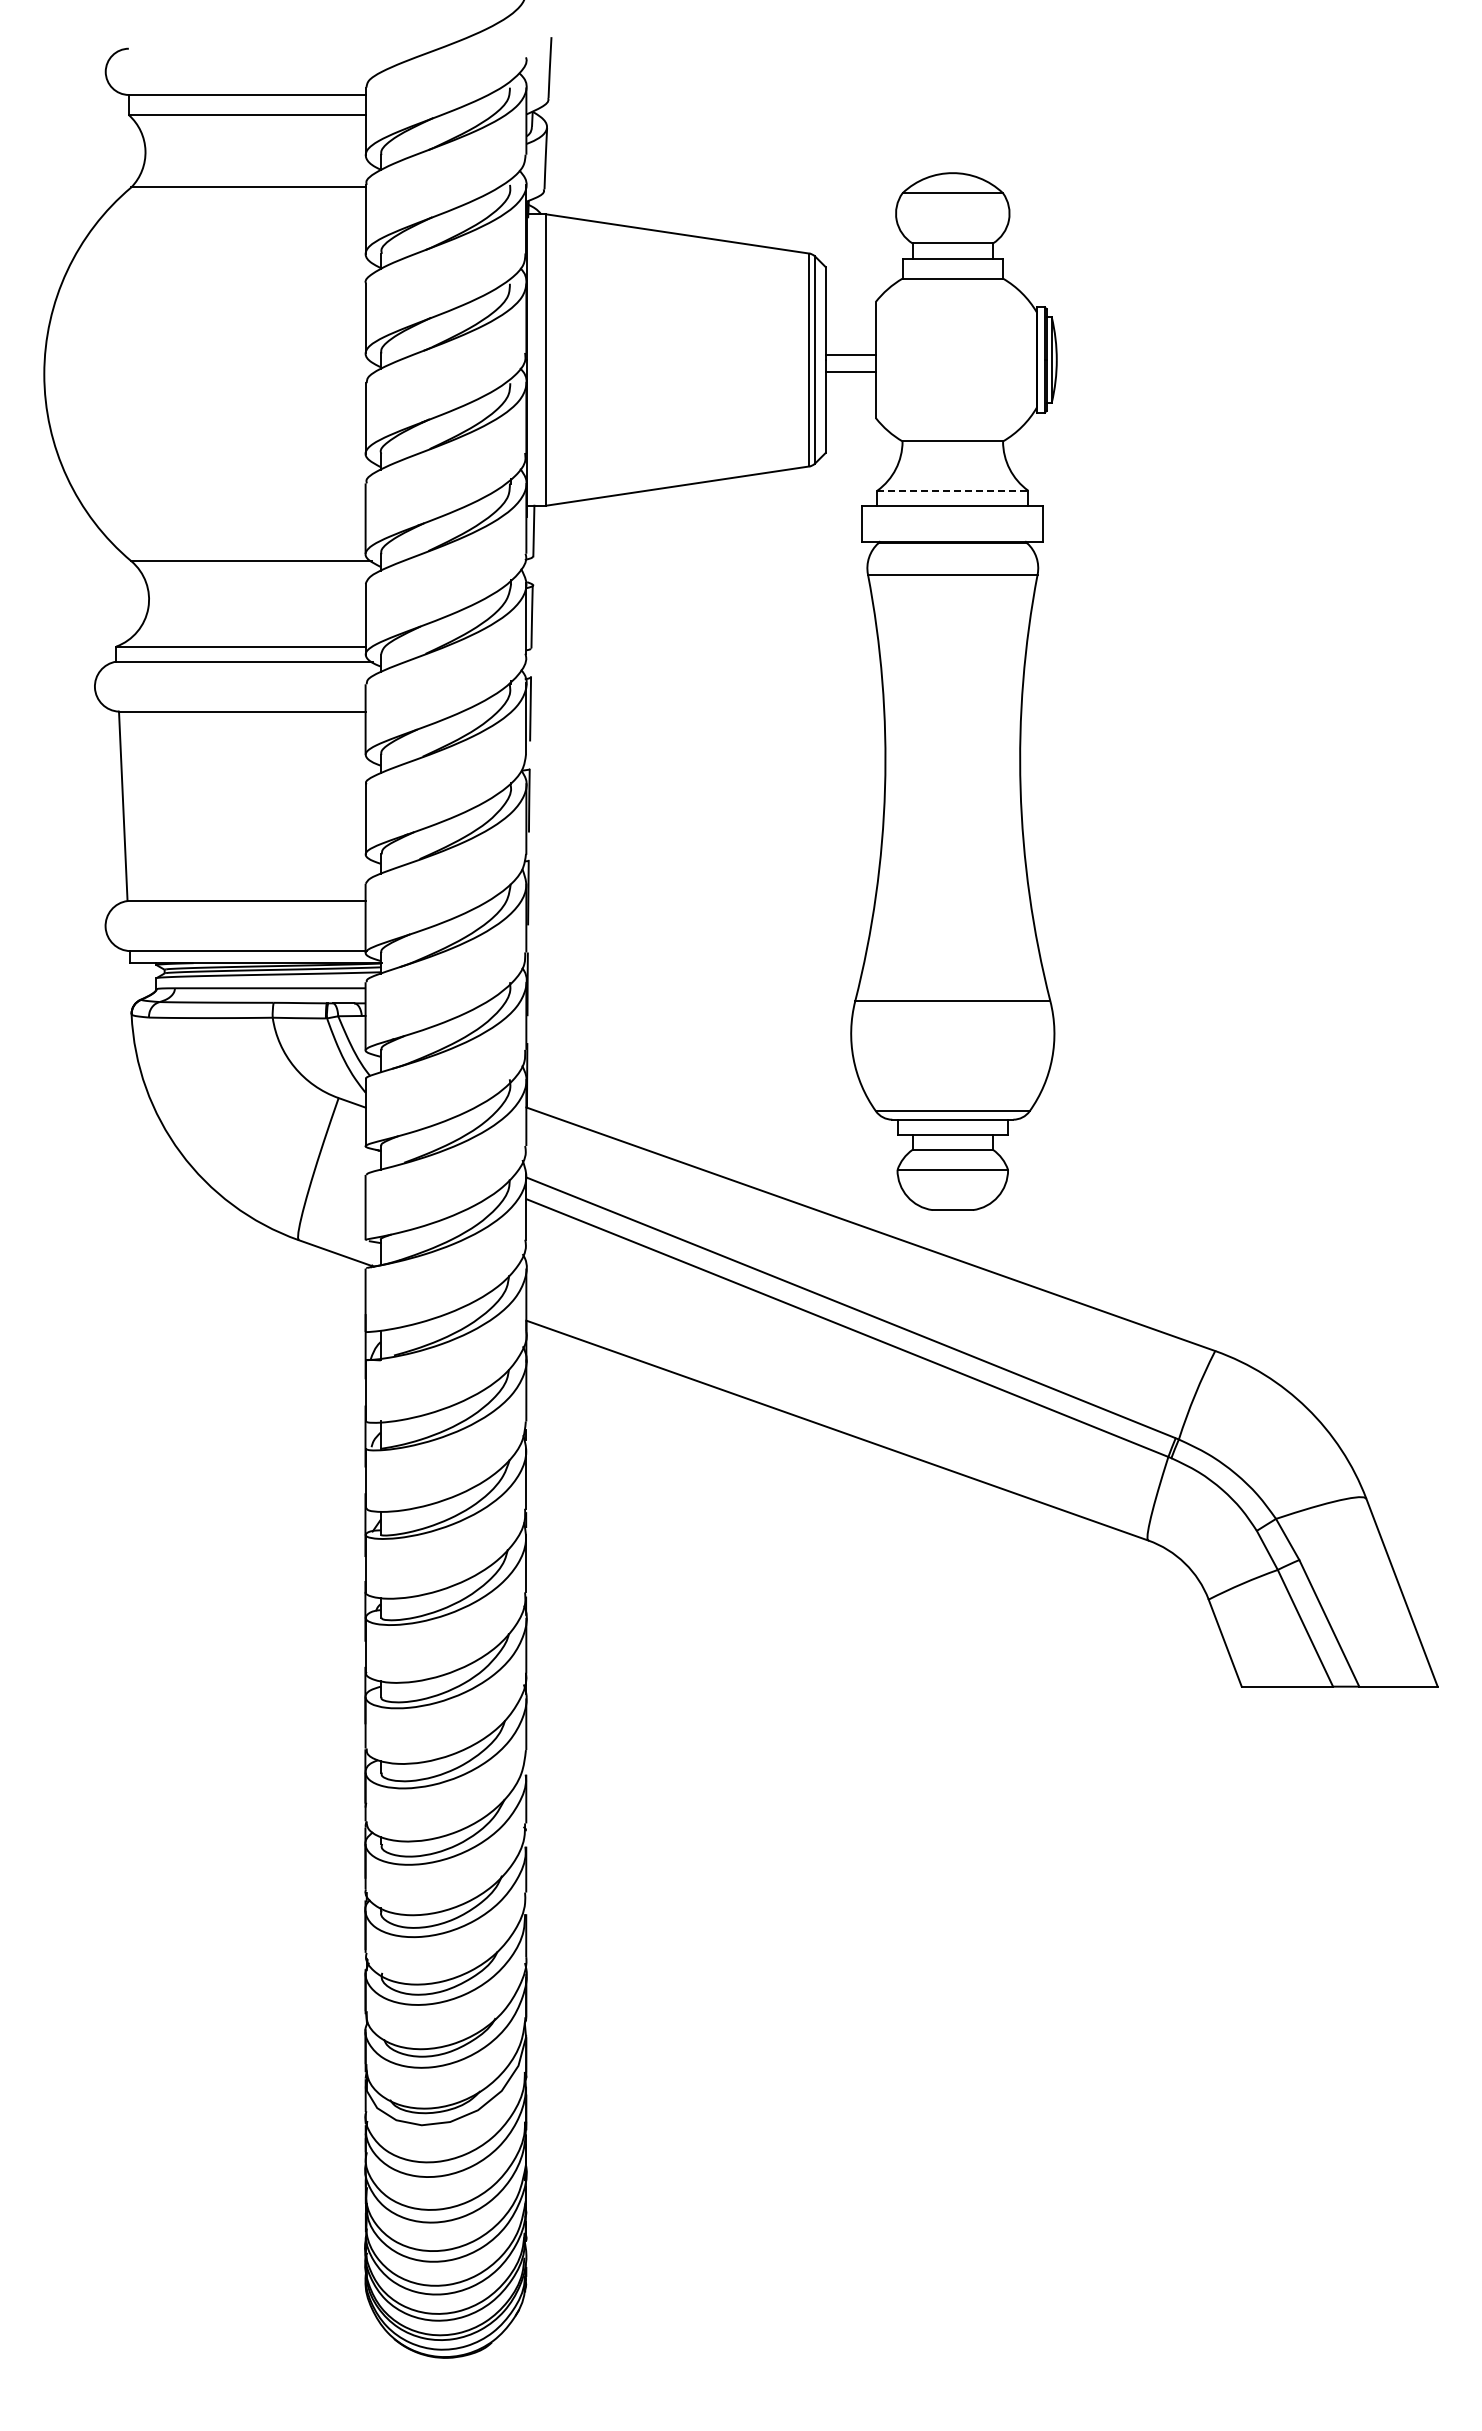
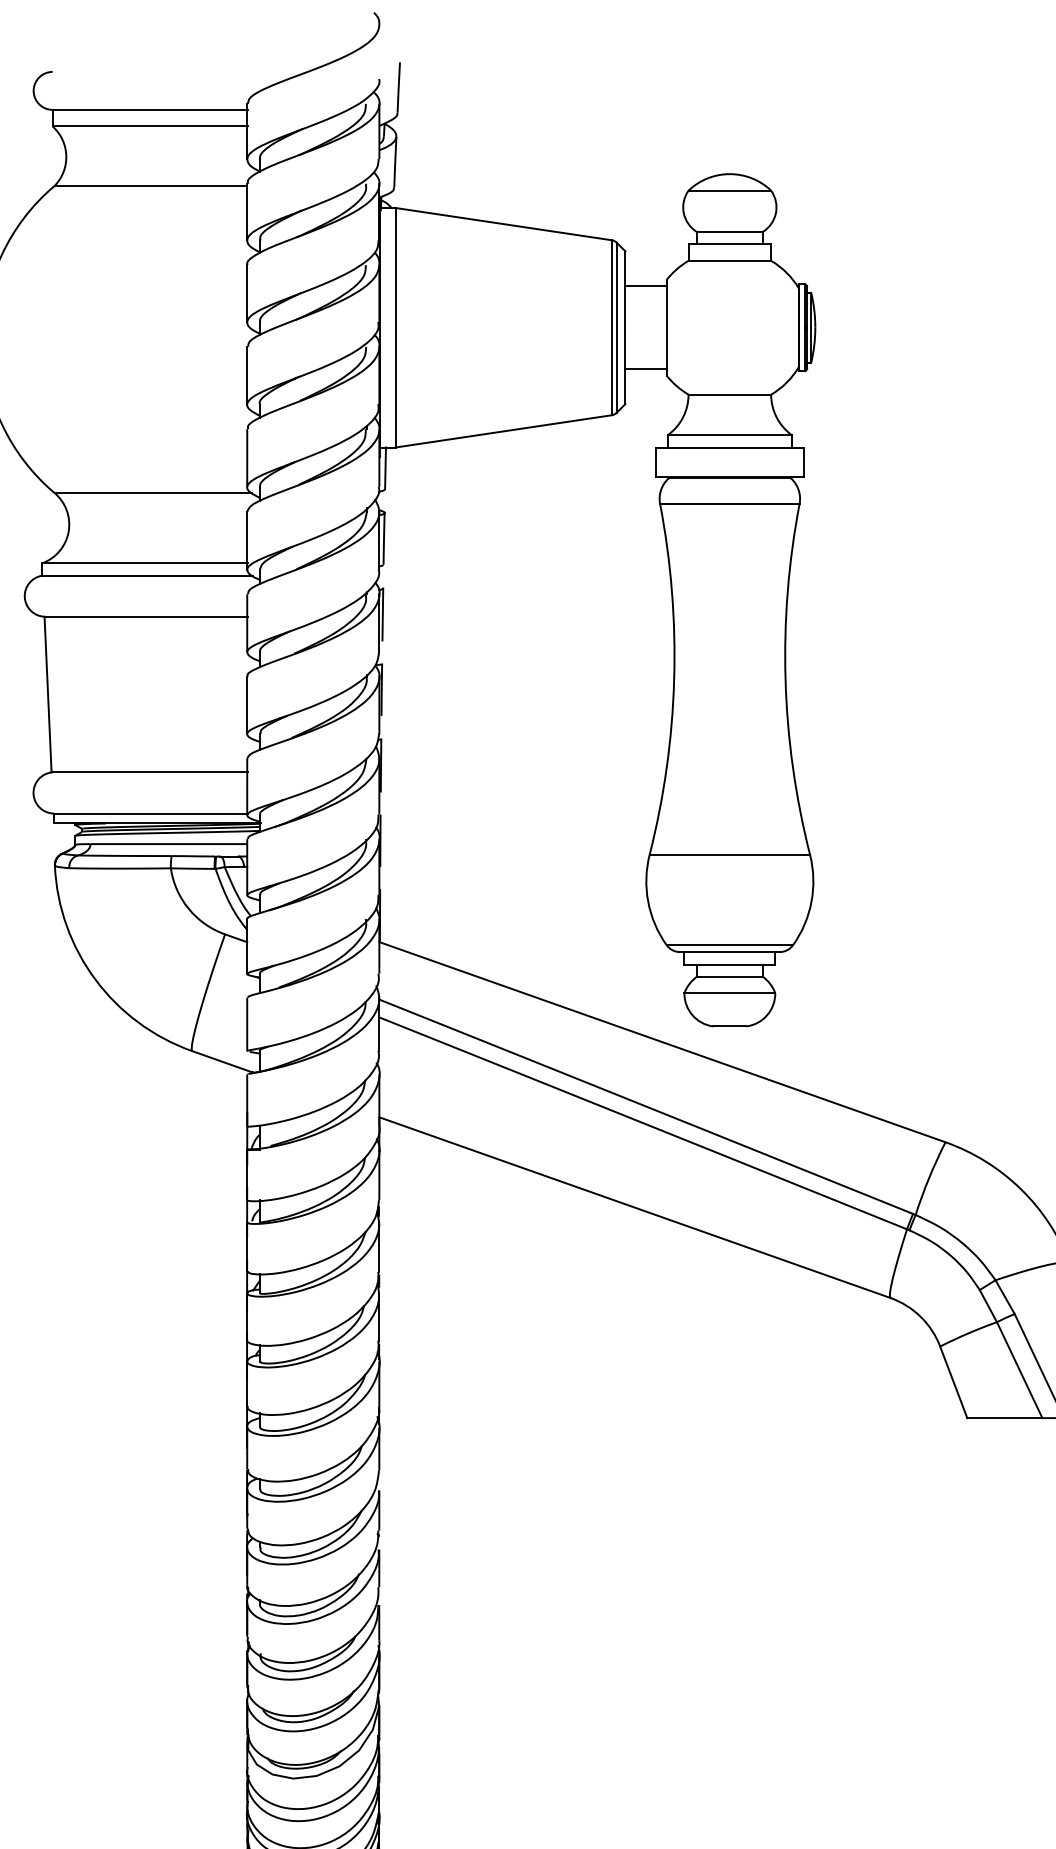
line: (850, 355) -> (645, 369), moved
line: (850, 371) -> (645, 286), moved
line: (953, 490) -> (730, 434), dashed -> solid

